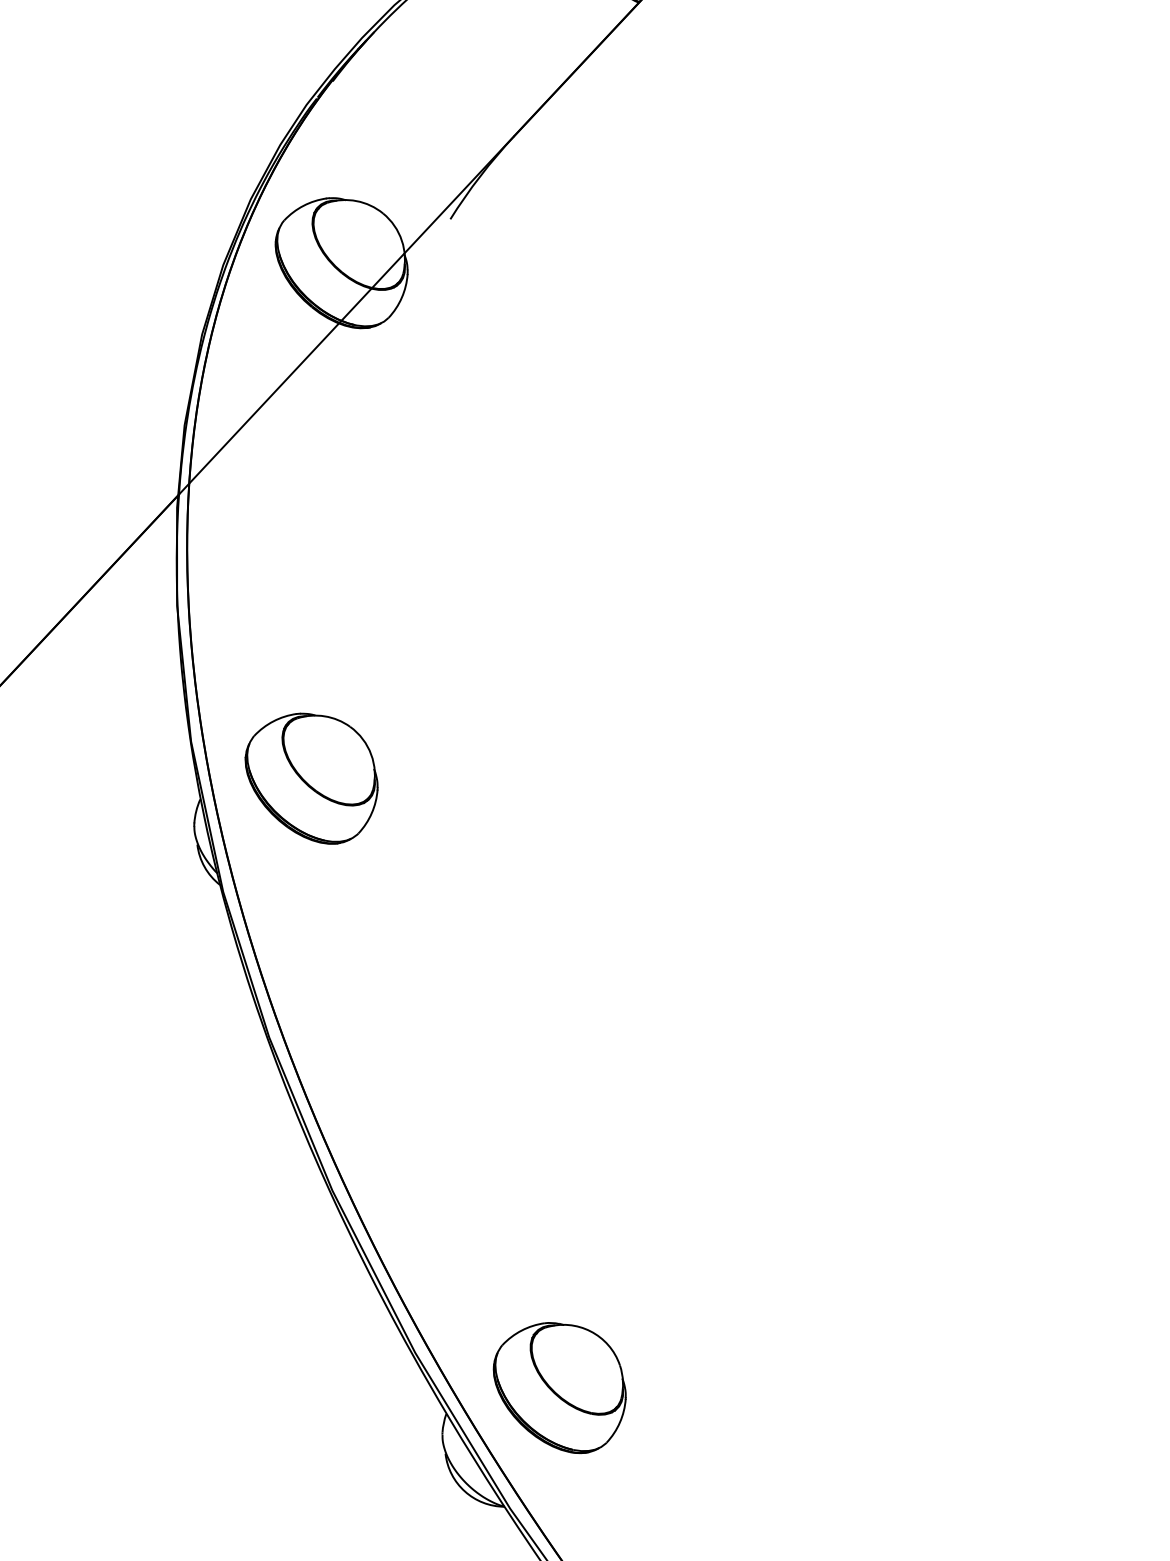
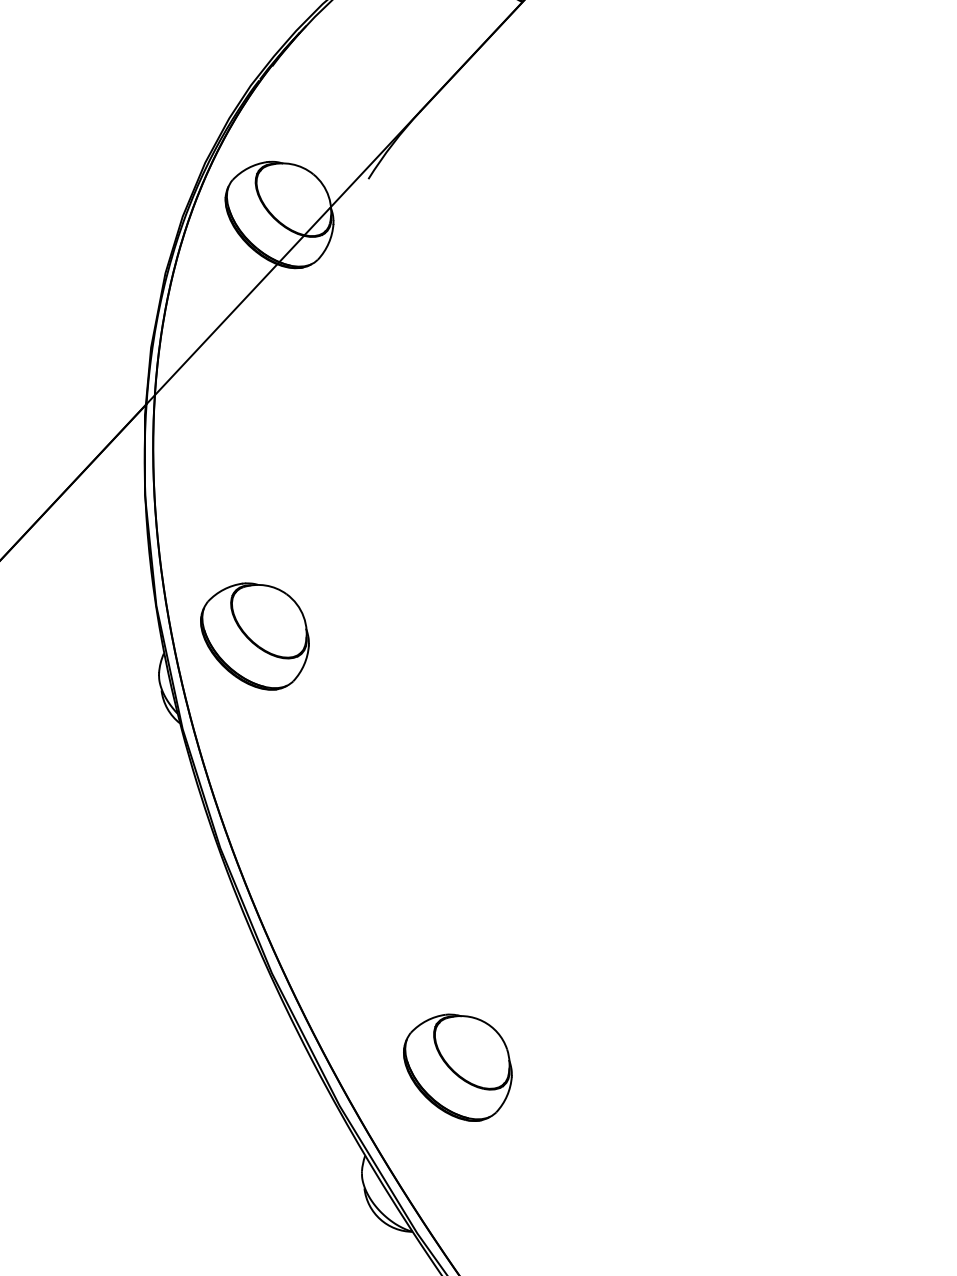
part: (559, 1387) -> (457, 1067), moved

